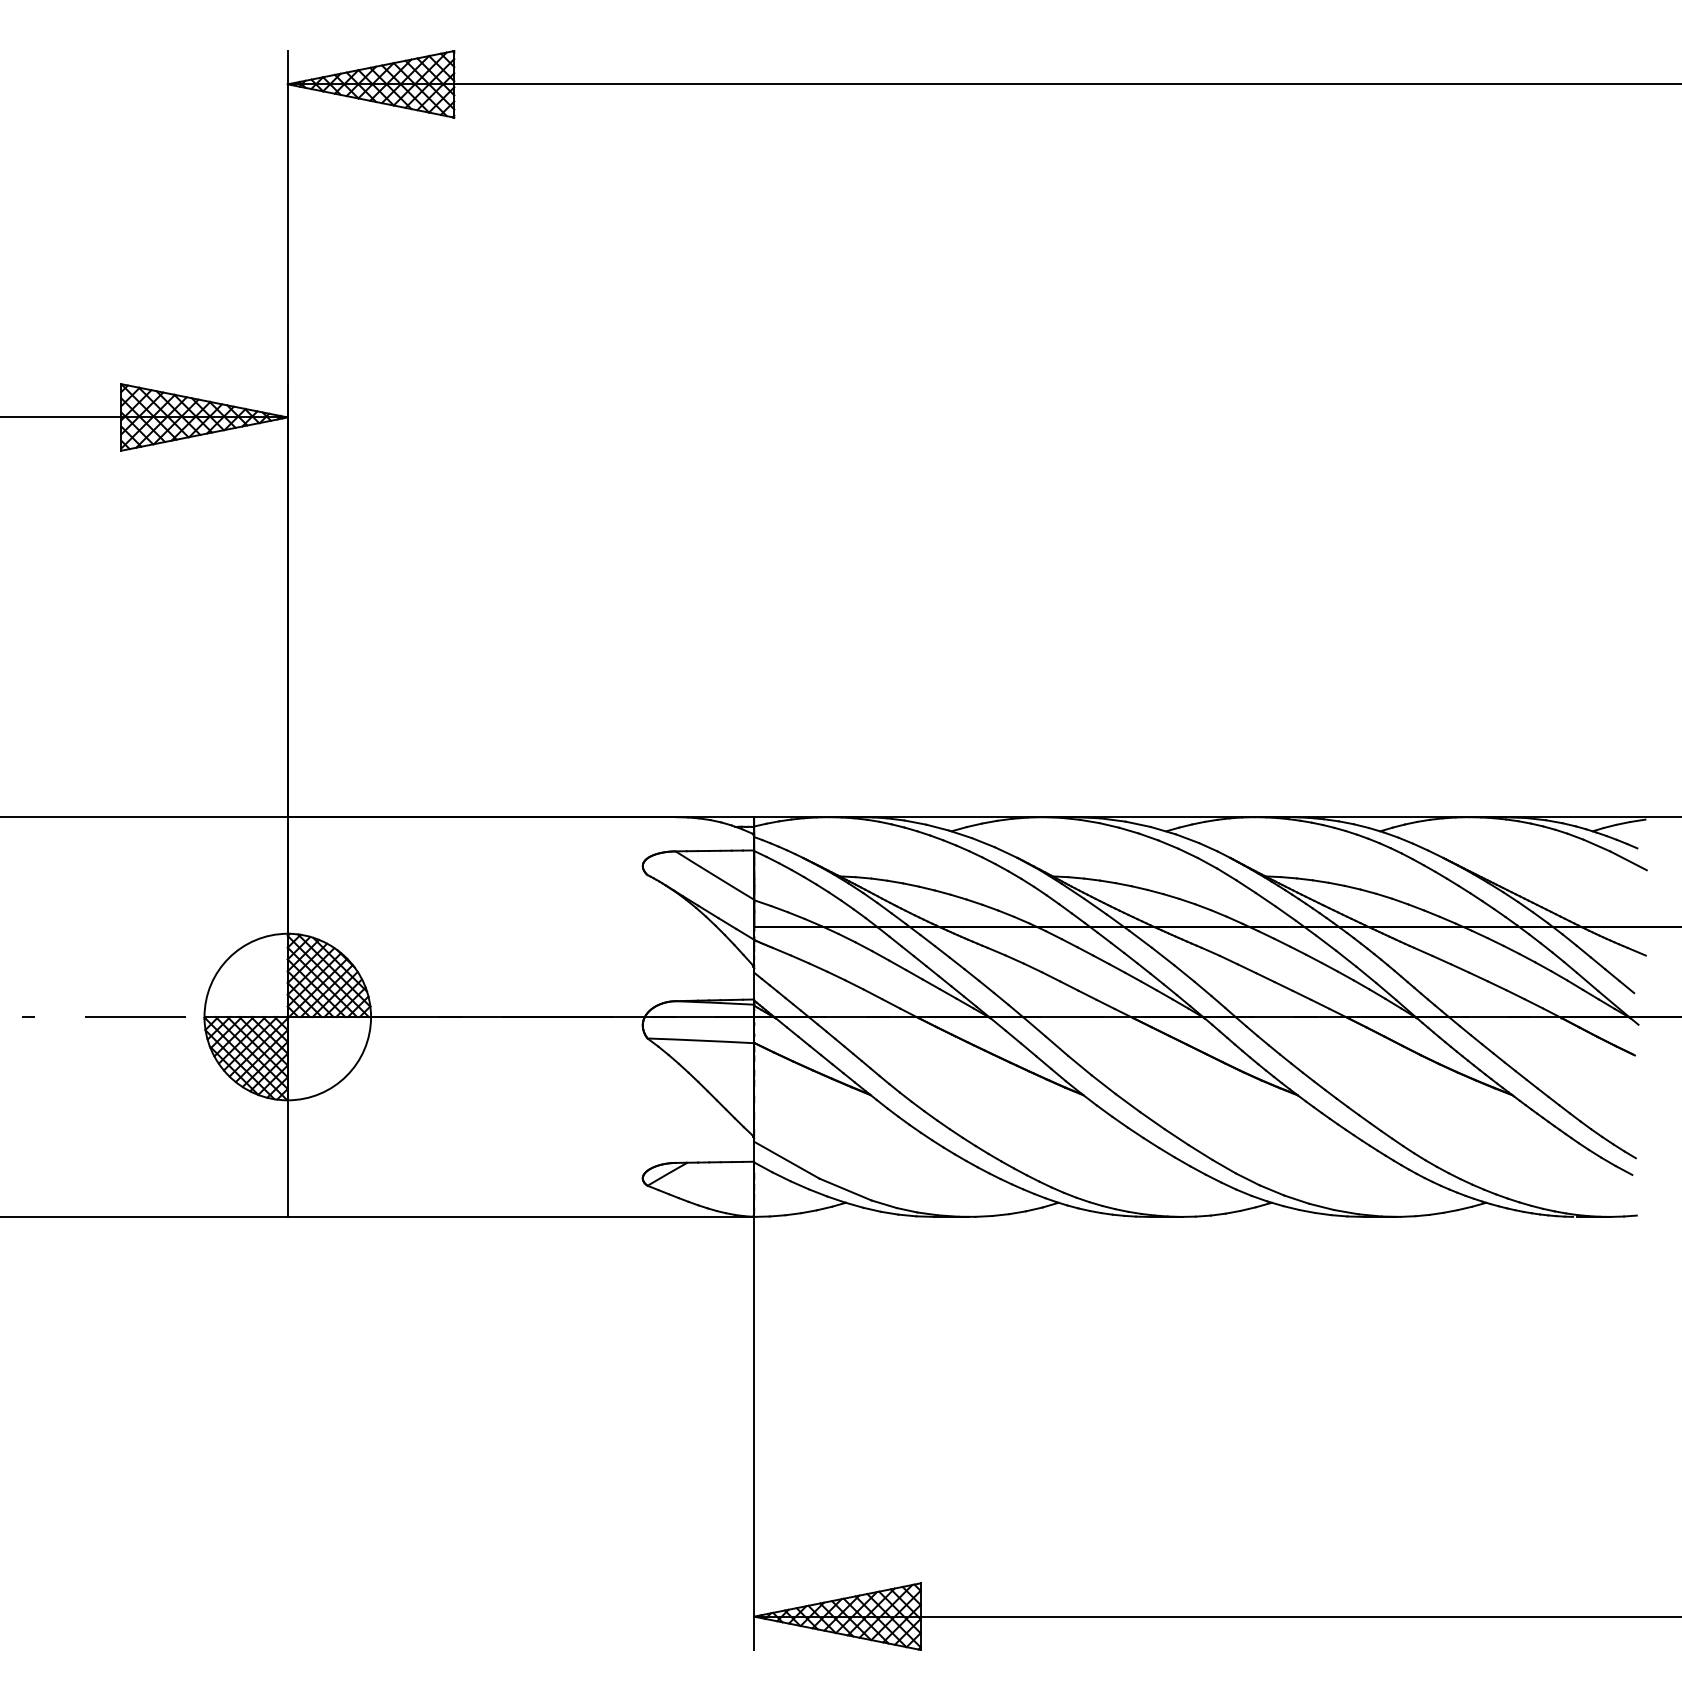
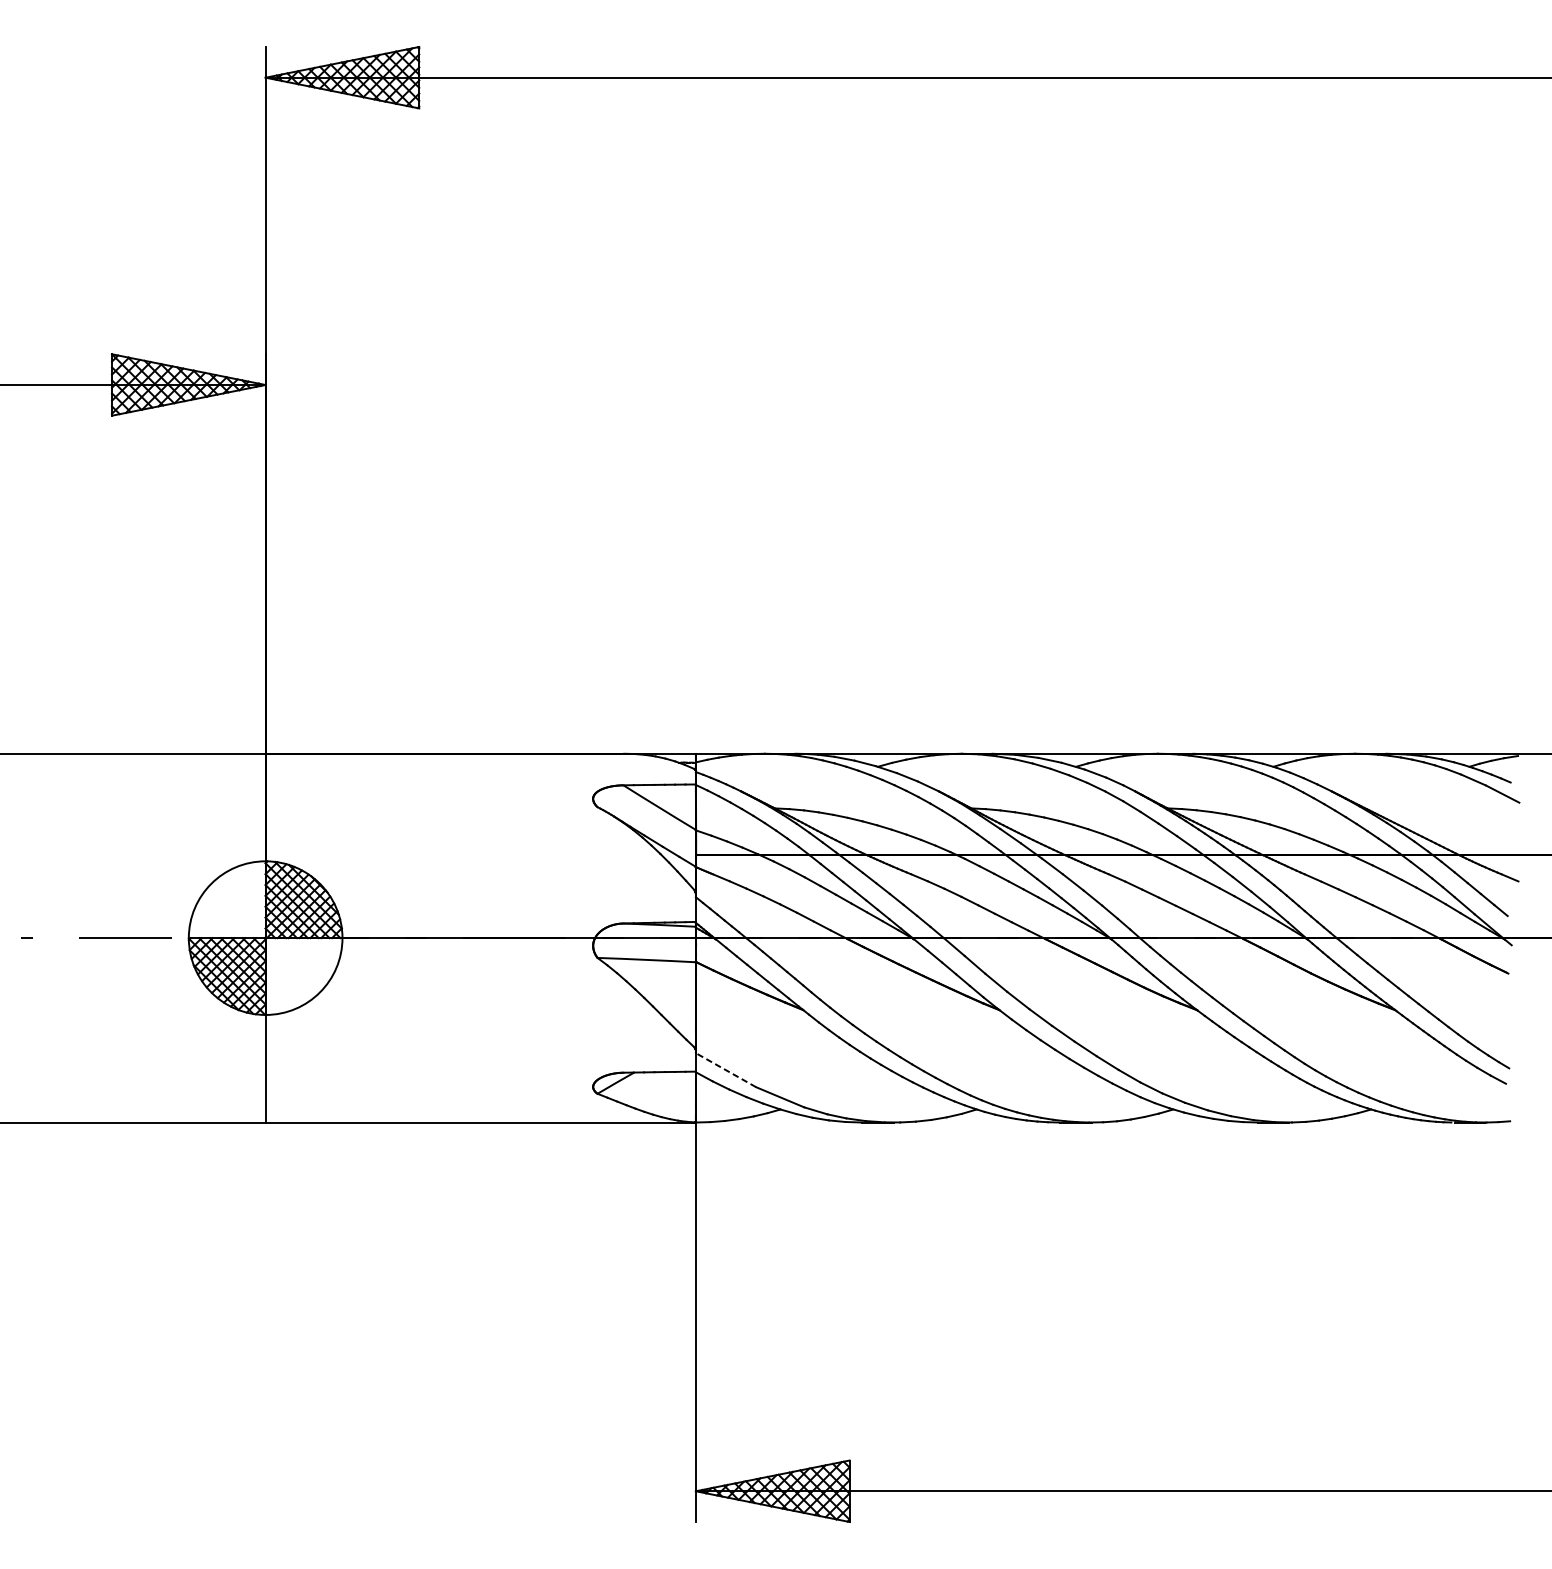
line: (786, 1160) -> (725, 1070), solid -> dashed

